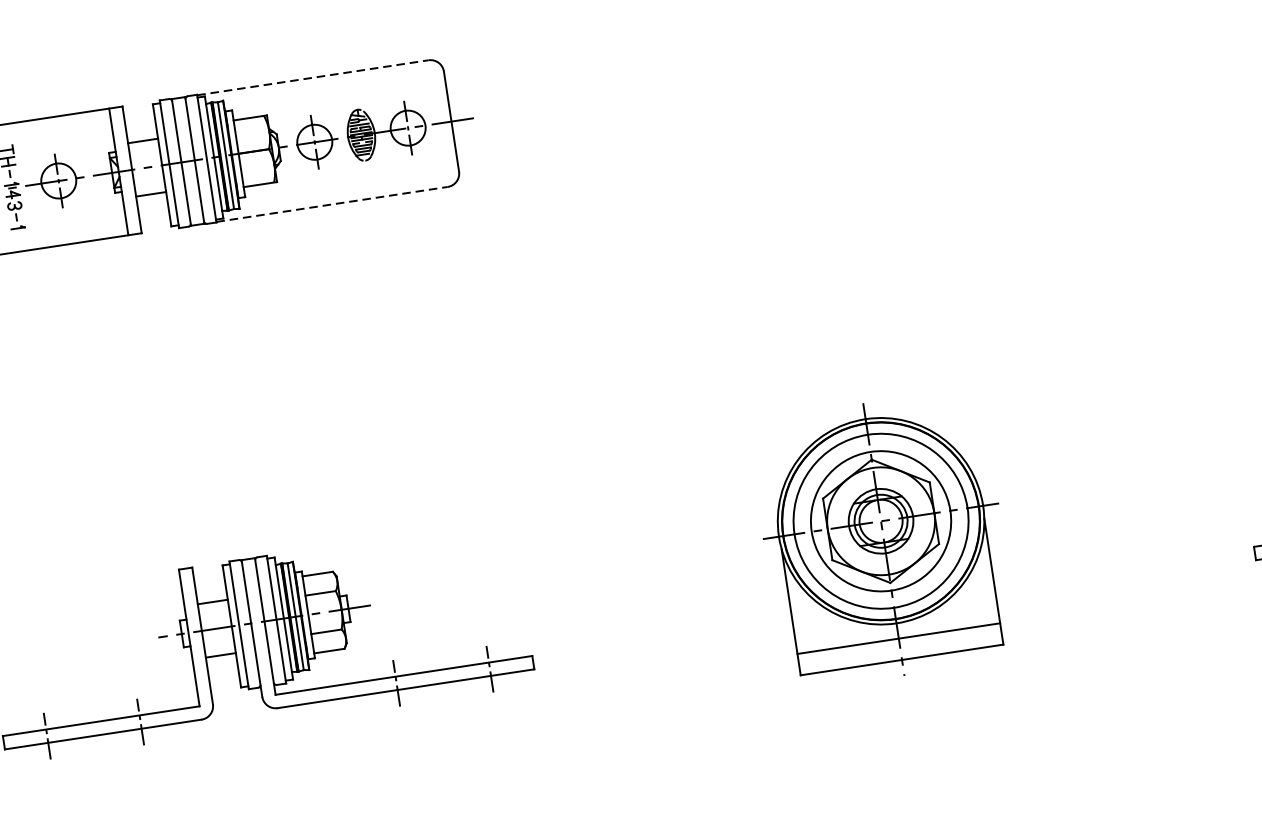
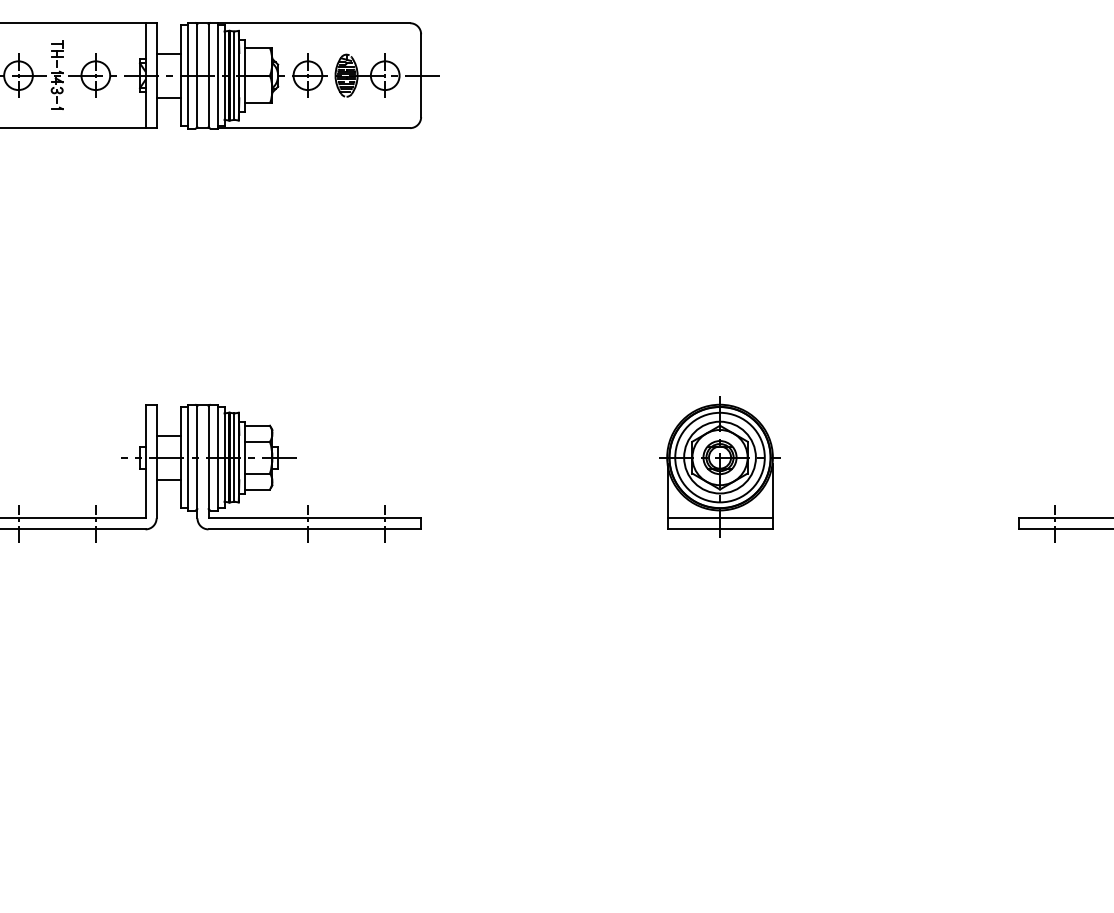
line: (313, 78) -> (314, 23), dashed -> solid
line: (332, 204) -> (314, 128), dashed -> solid
part: (883, 538) -> (719, 466), size x0.62

